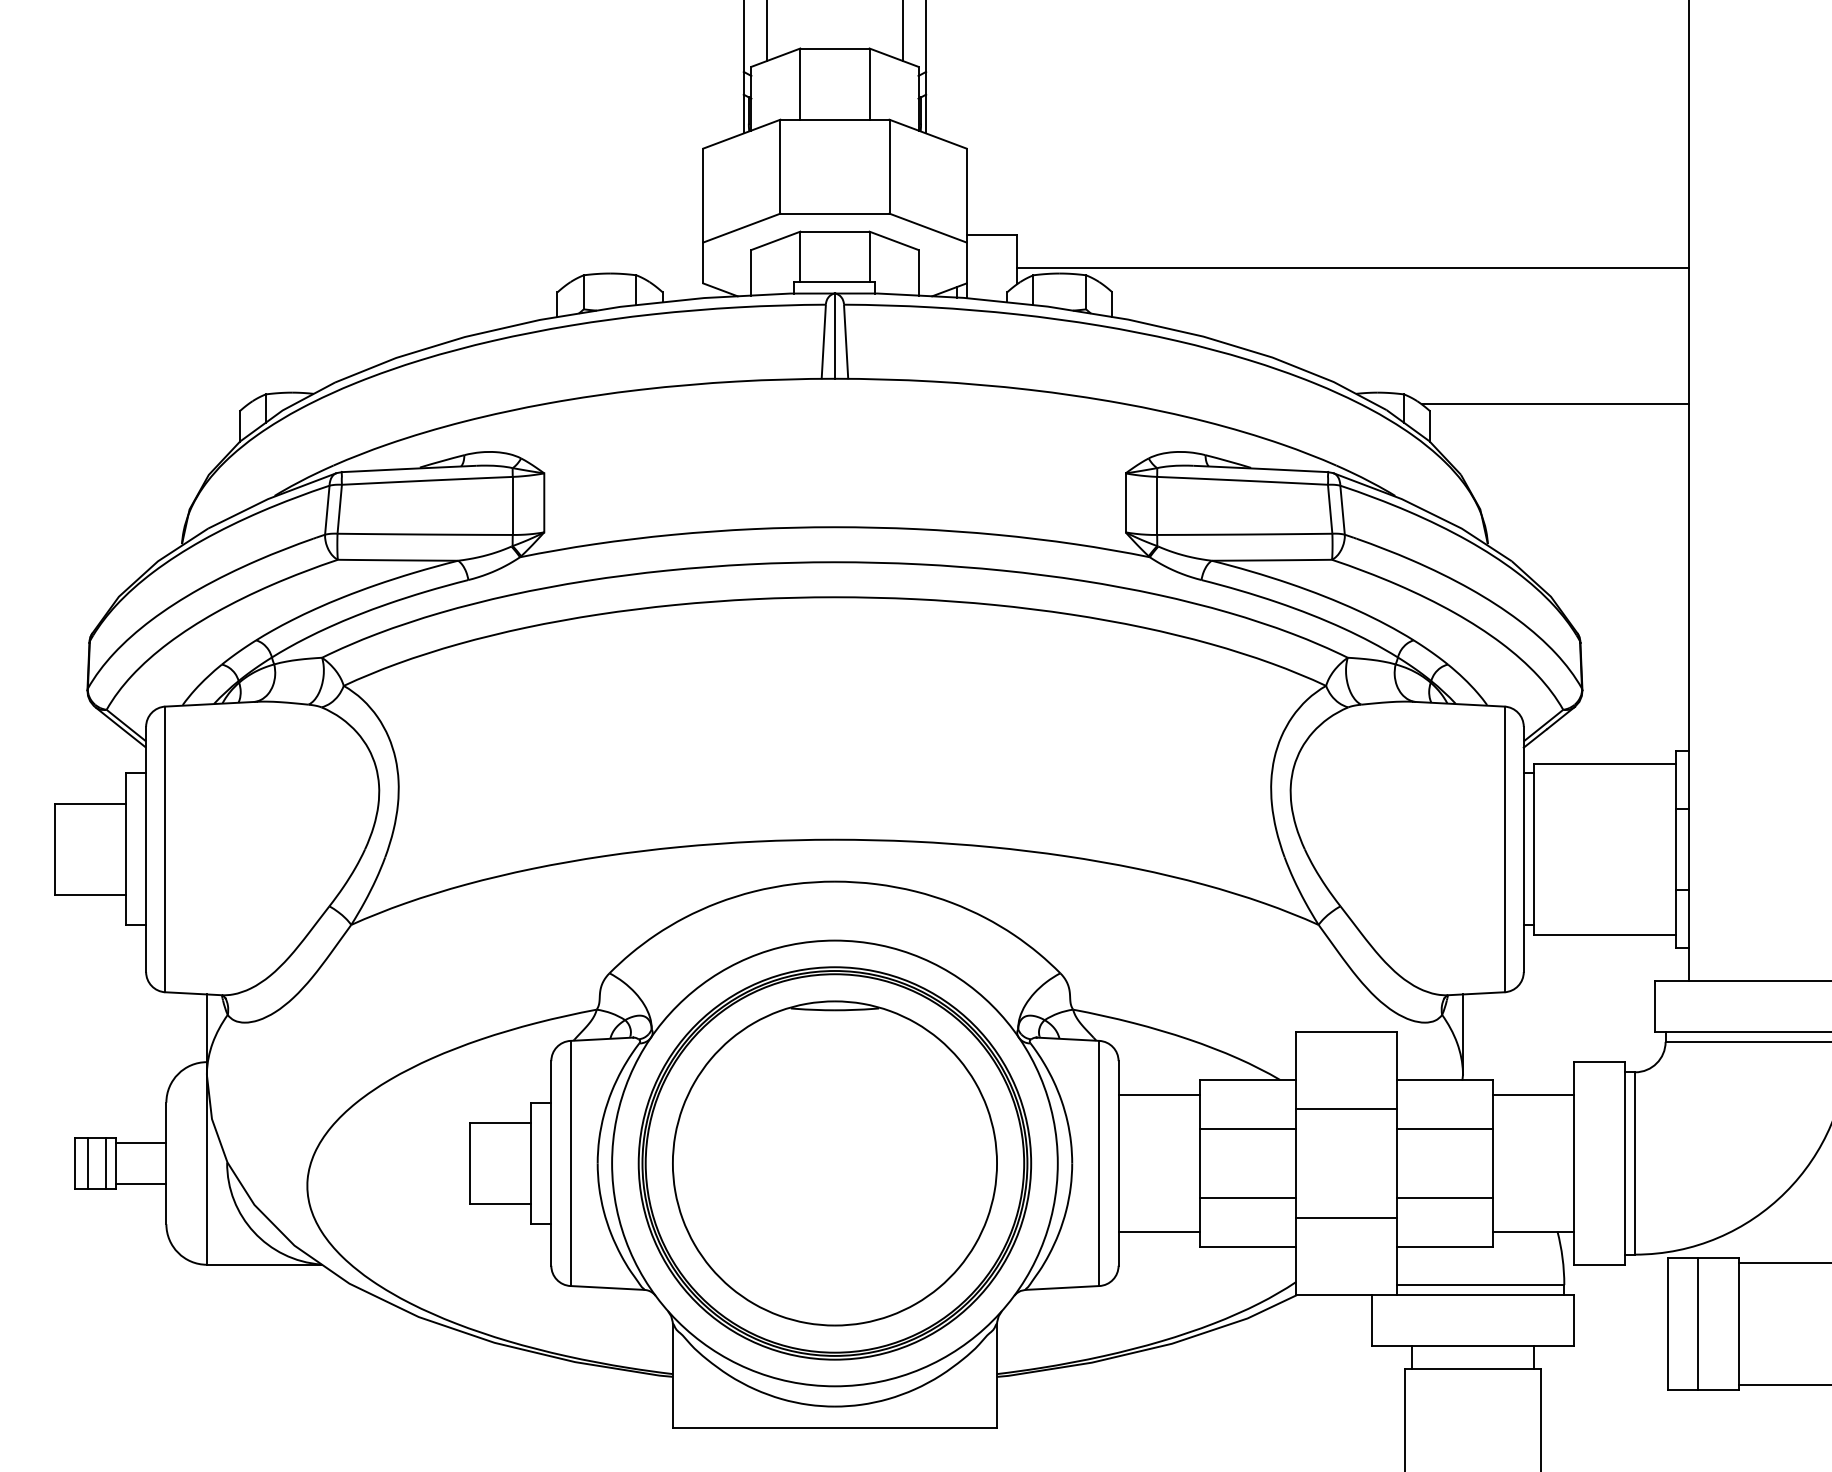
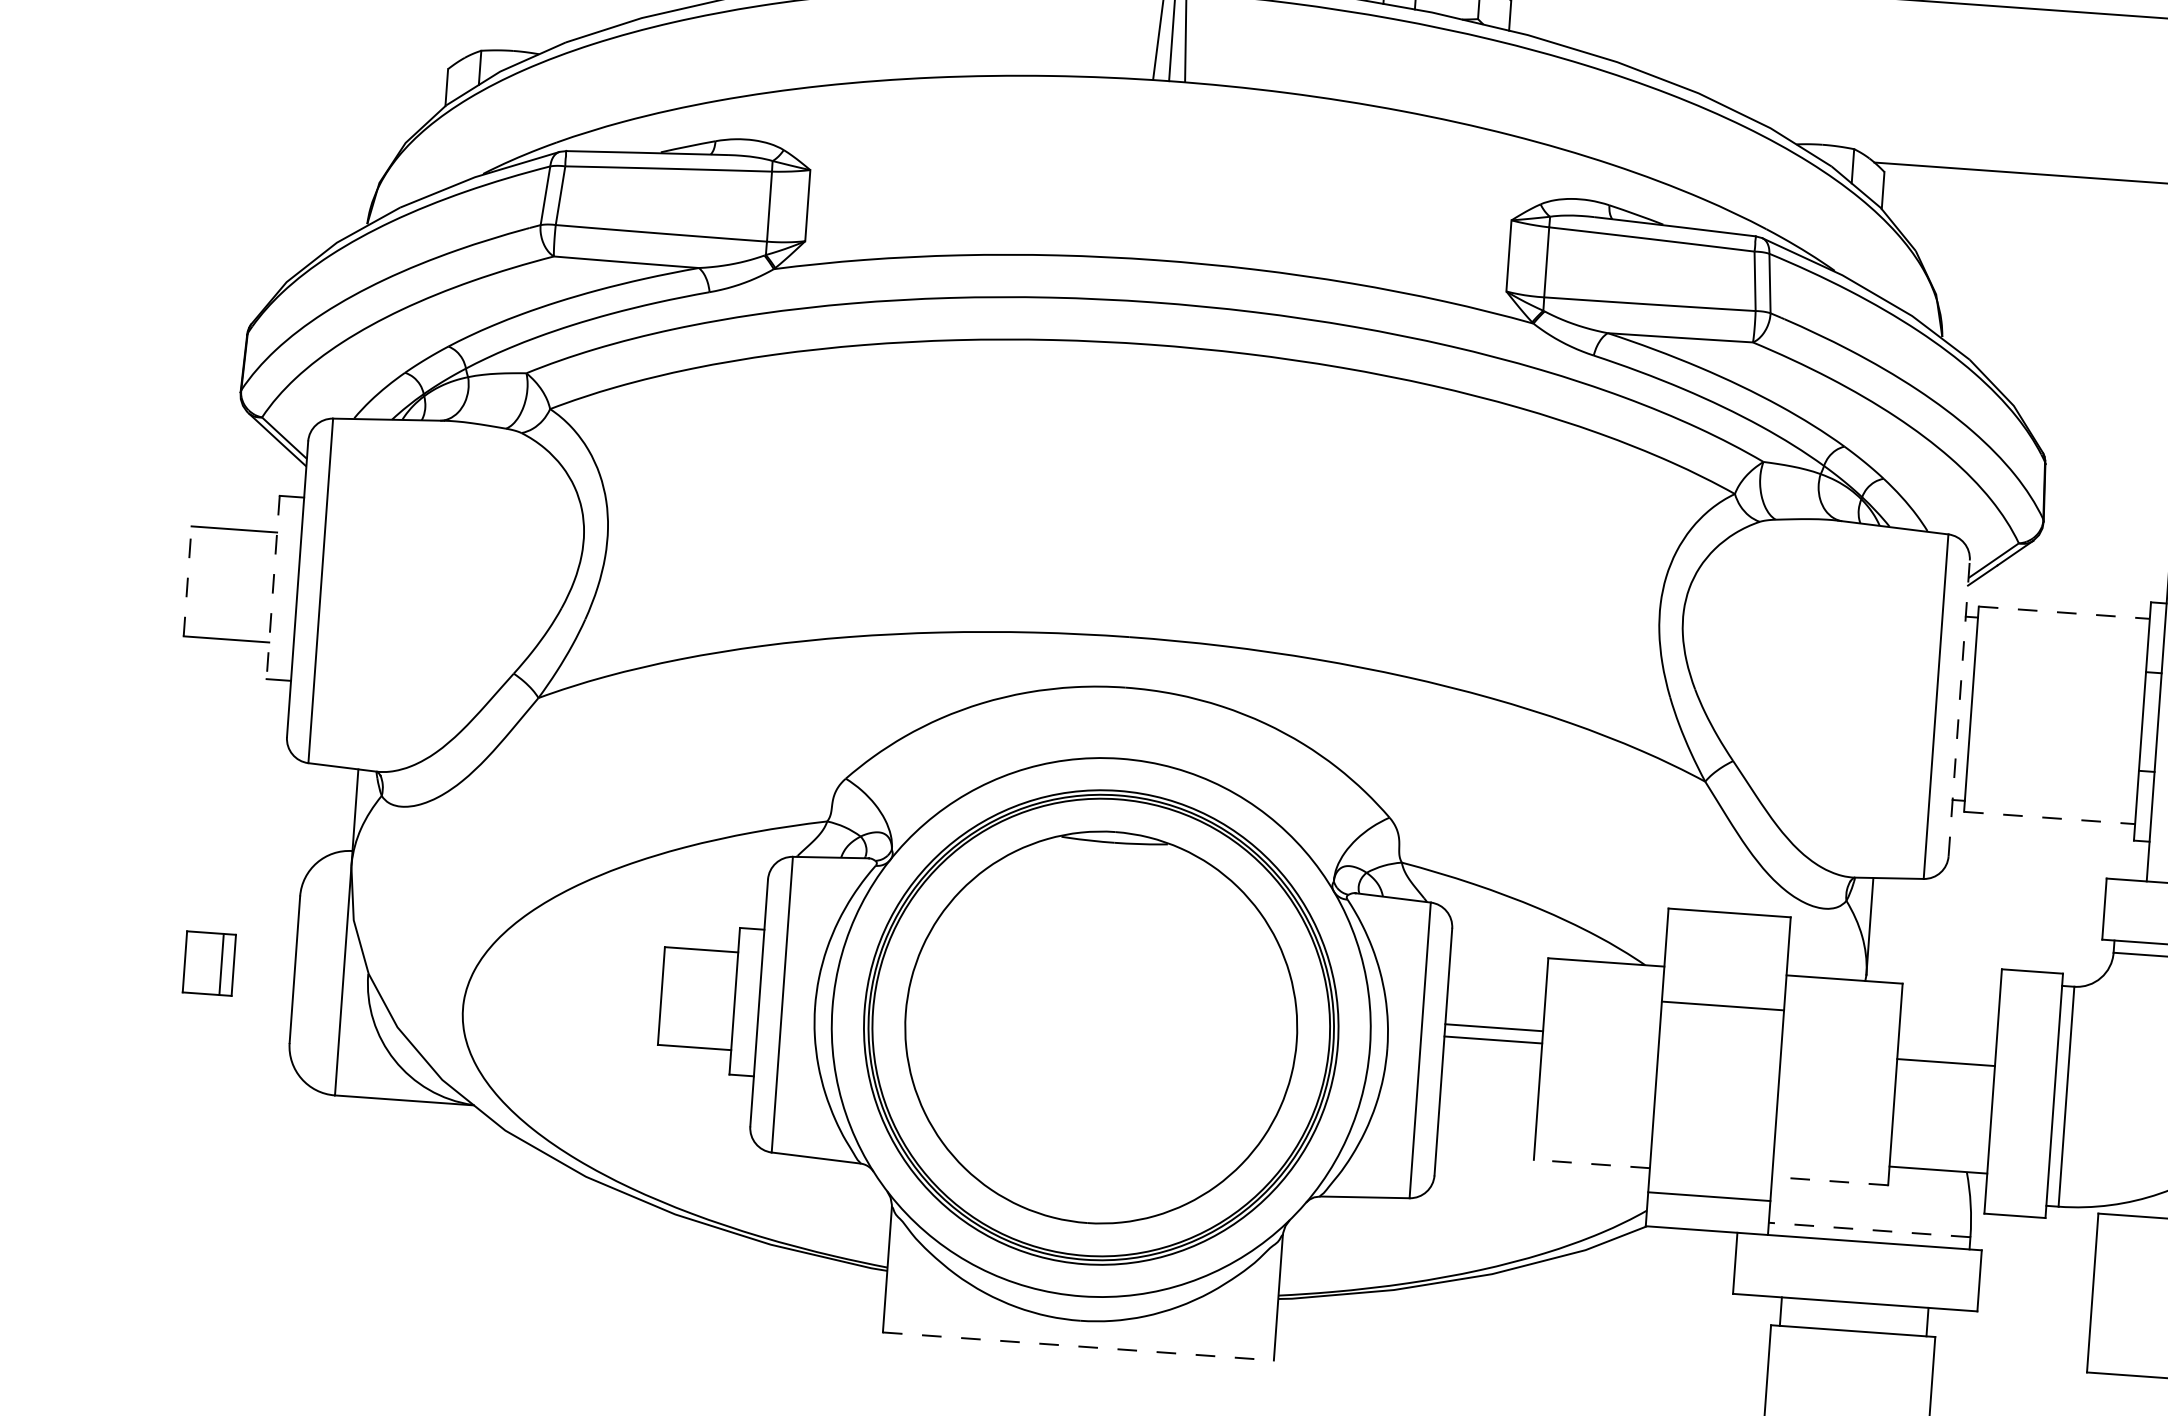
line: (1604, 764) -> (2063, 612), solid -> dashed
line: (54, 849) -> (187, 581), solid -> dashed
line: (125, 849) -> (272, 587), solid -> dashed
line: (1523, 849) -> (1958, 708), solid -> dashed
line: (1604, 934) -> (2049, 817), solid -> dashed
line: (1158, 1095) -> (1493, 1027), moved
line: (1533, 1095) -> (1945, 1062), moved
line: (1247, 1128) -> (1601, 1021), removed
line: (1445, 1128) -> (1840, 1038), removed
line: (140, 1143) -> (265, 943), removed
line: (87, 1163) -> (199, 962), removed
line: (140, 1183) -> (261, 991), removed
line: (1247, 1198) -> (1595, 1105), removed
line: (1445, 1198) -> (1834, 1122), removed
line: (1346, 1218) -> (1709, 1197), moved
line: (1158, 1231) -> (1492, 1039), moved
line: (1247, 1247) -> (1591, 1164), solid -> dashed
line: (1444, 1247) -> (1829, 1181), solid -> dashed
line: (1480, 1285) -> (1869, 1230), solid -> dashed
line: (1698, 1323) -> (2128, 1295), removed
line: (835, 1427) -> (1079, 1346), solid -> dashed

